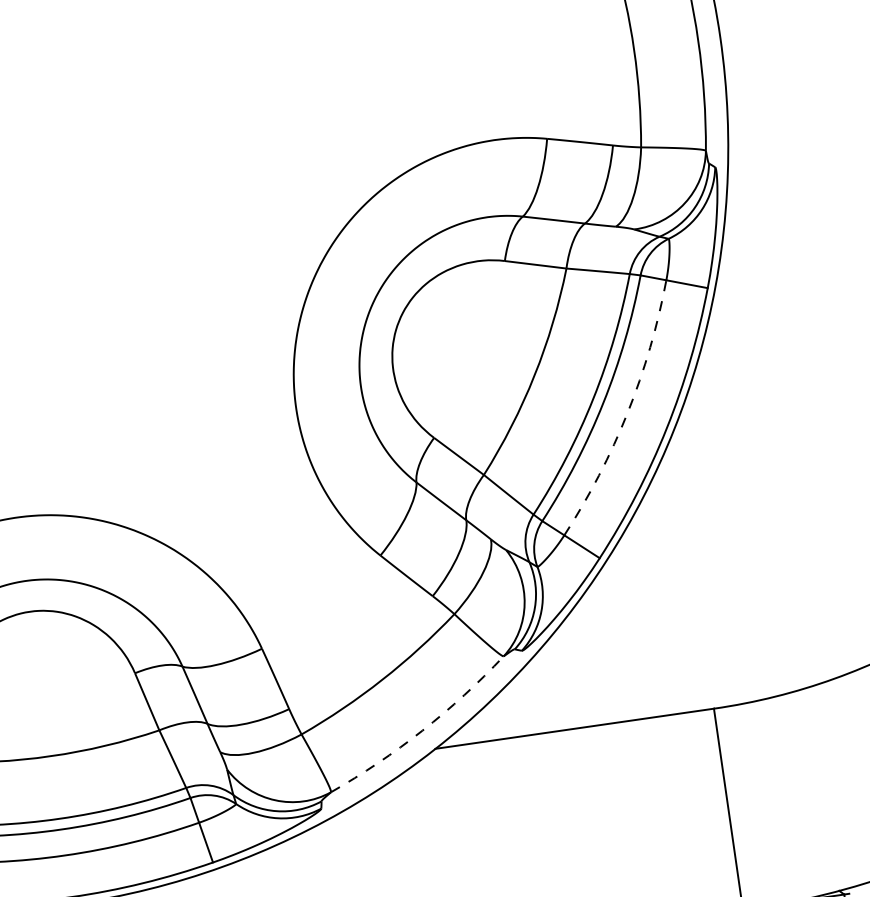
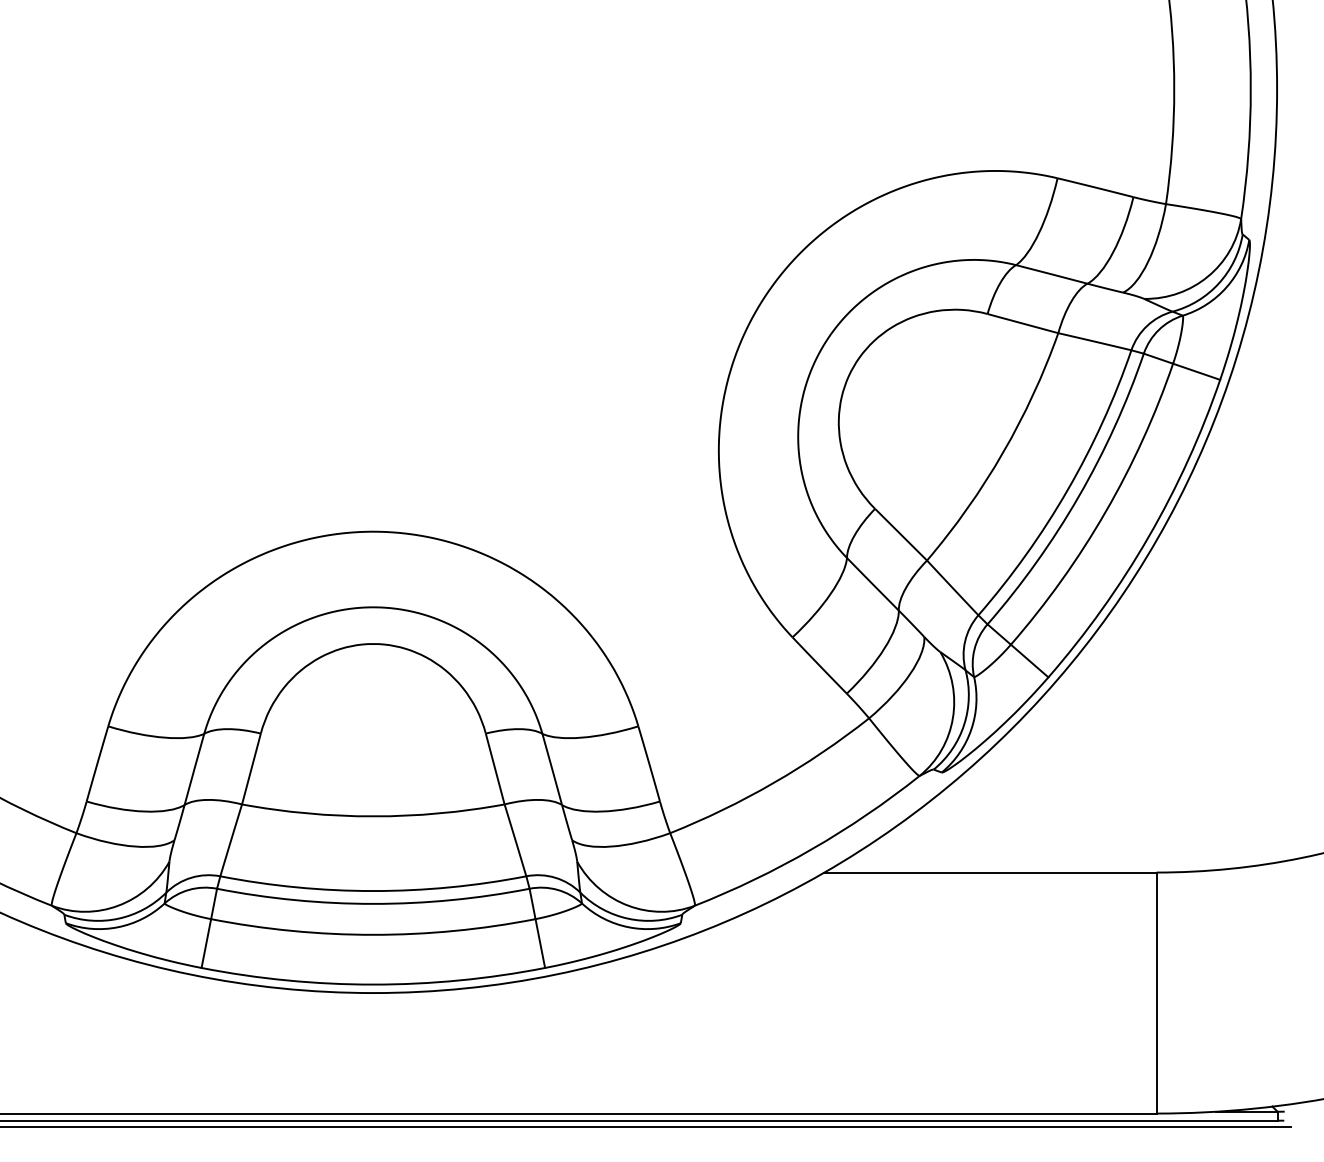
arc: (627, 413) -> (1105, 512), dashed -> solid
arc: (422, 730) -> (812, 849), dashed -> solid

